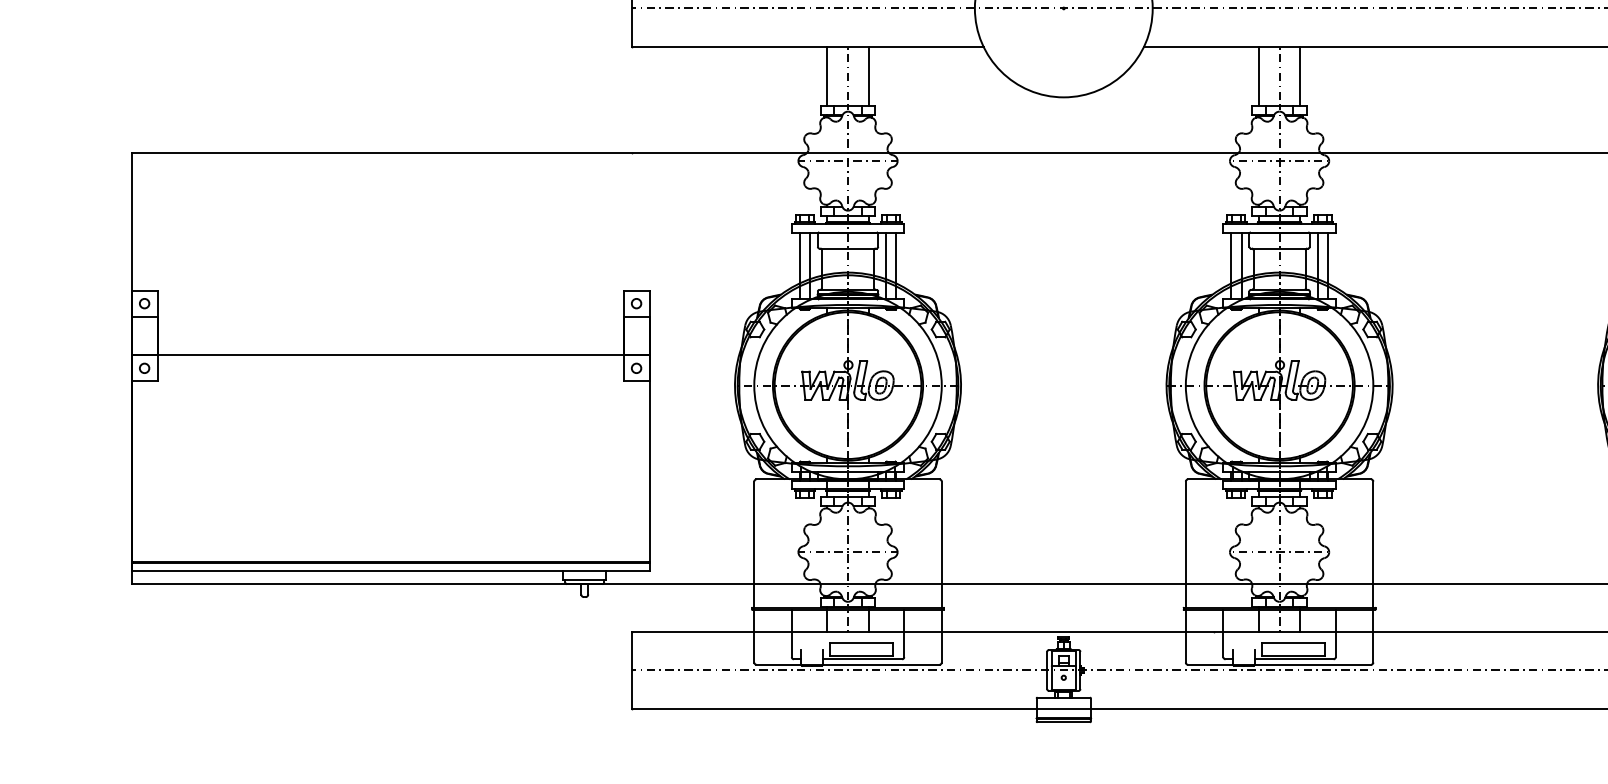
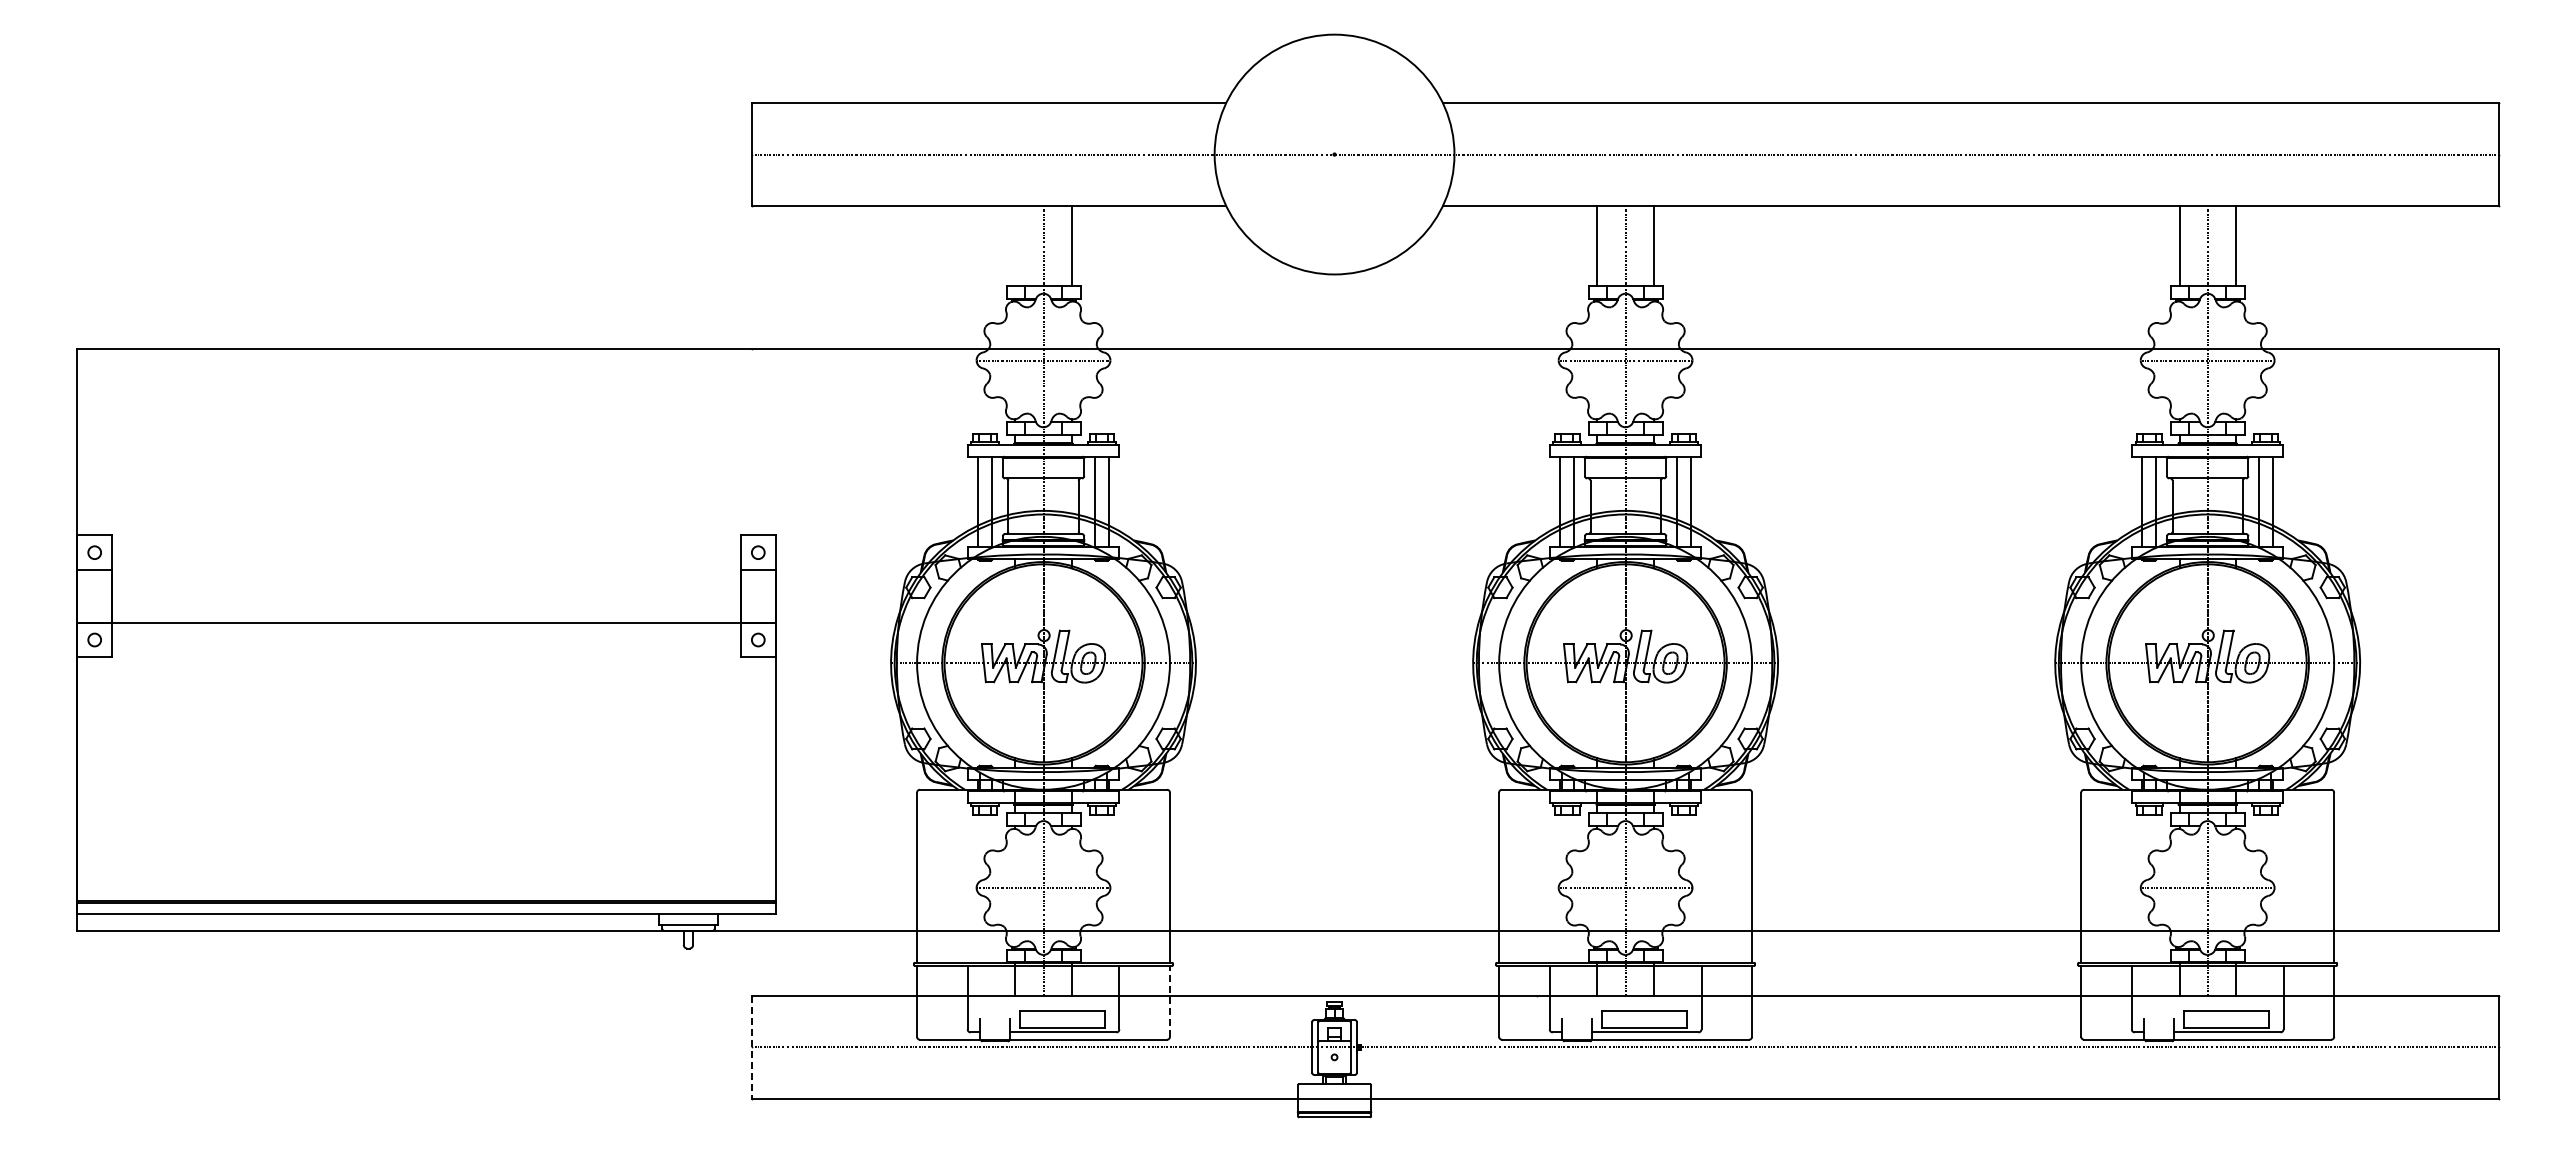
line: (827, 76) -> (1015, 246), removed
line: (941, 636) -> (1169, 1001), solid -> dashed
line: (632, 670) -> (752, 1047), solid -> dashed

